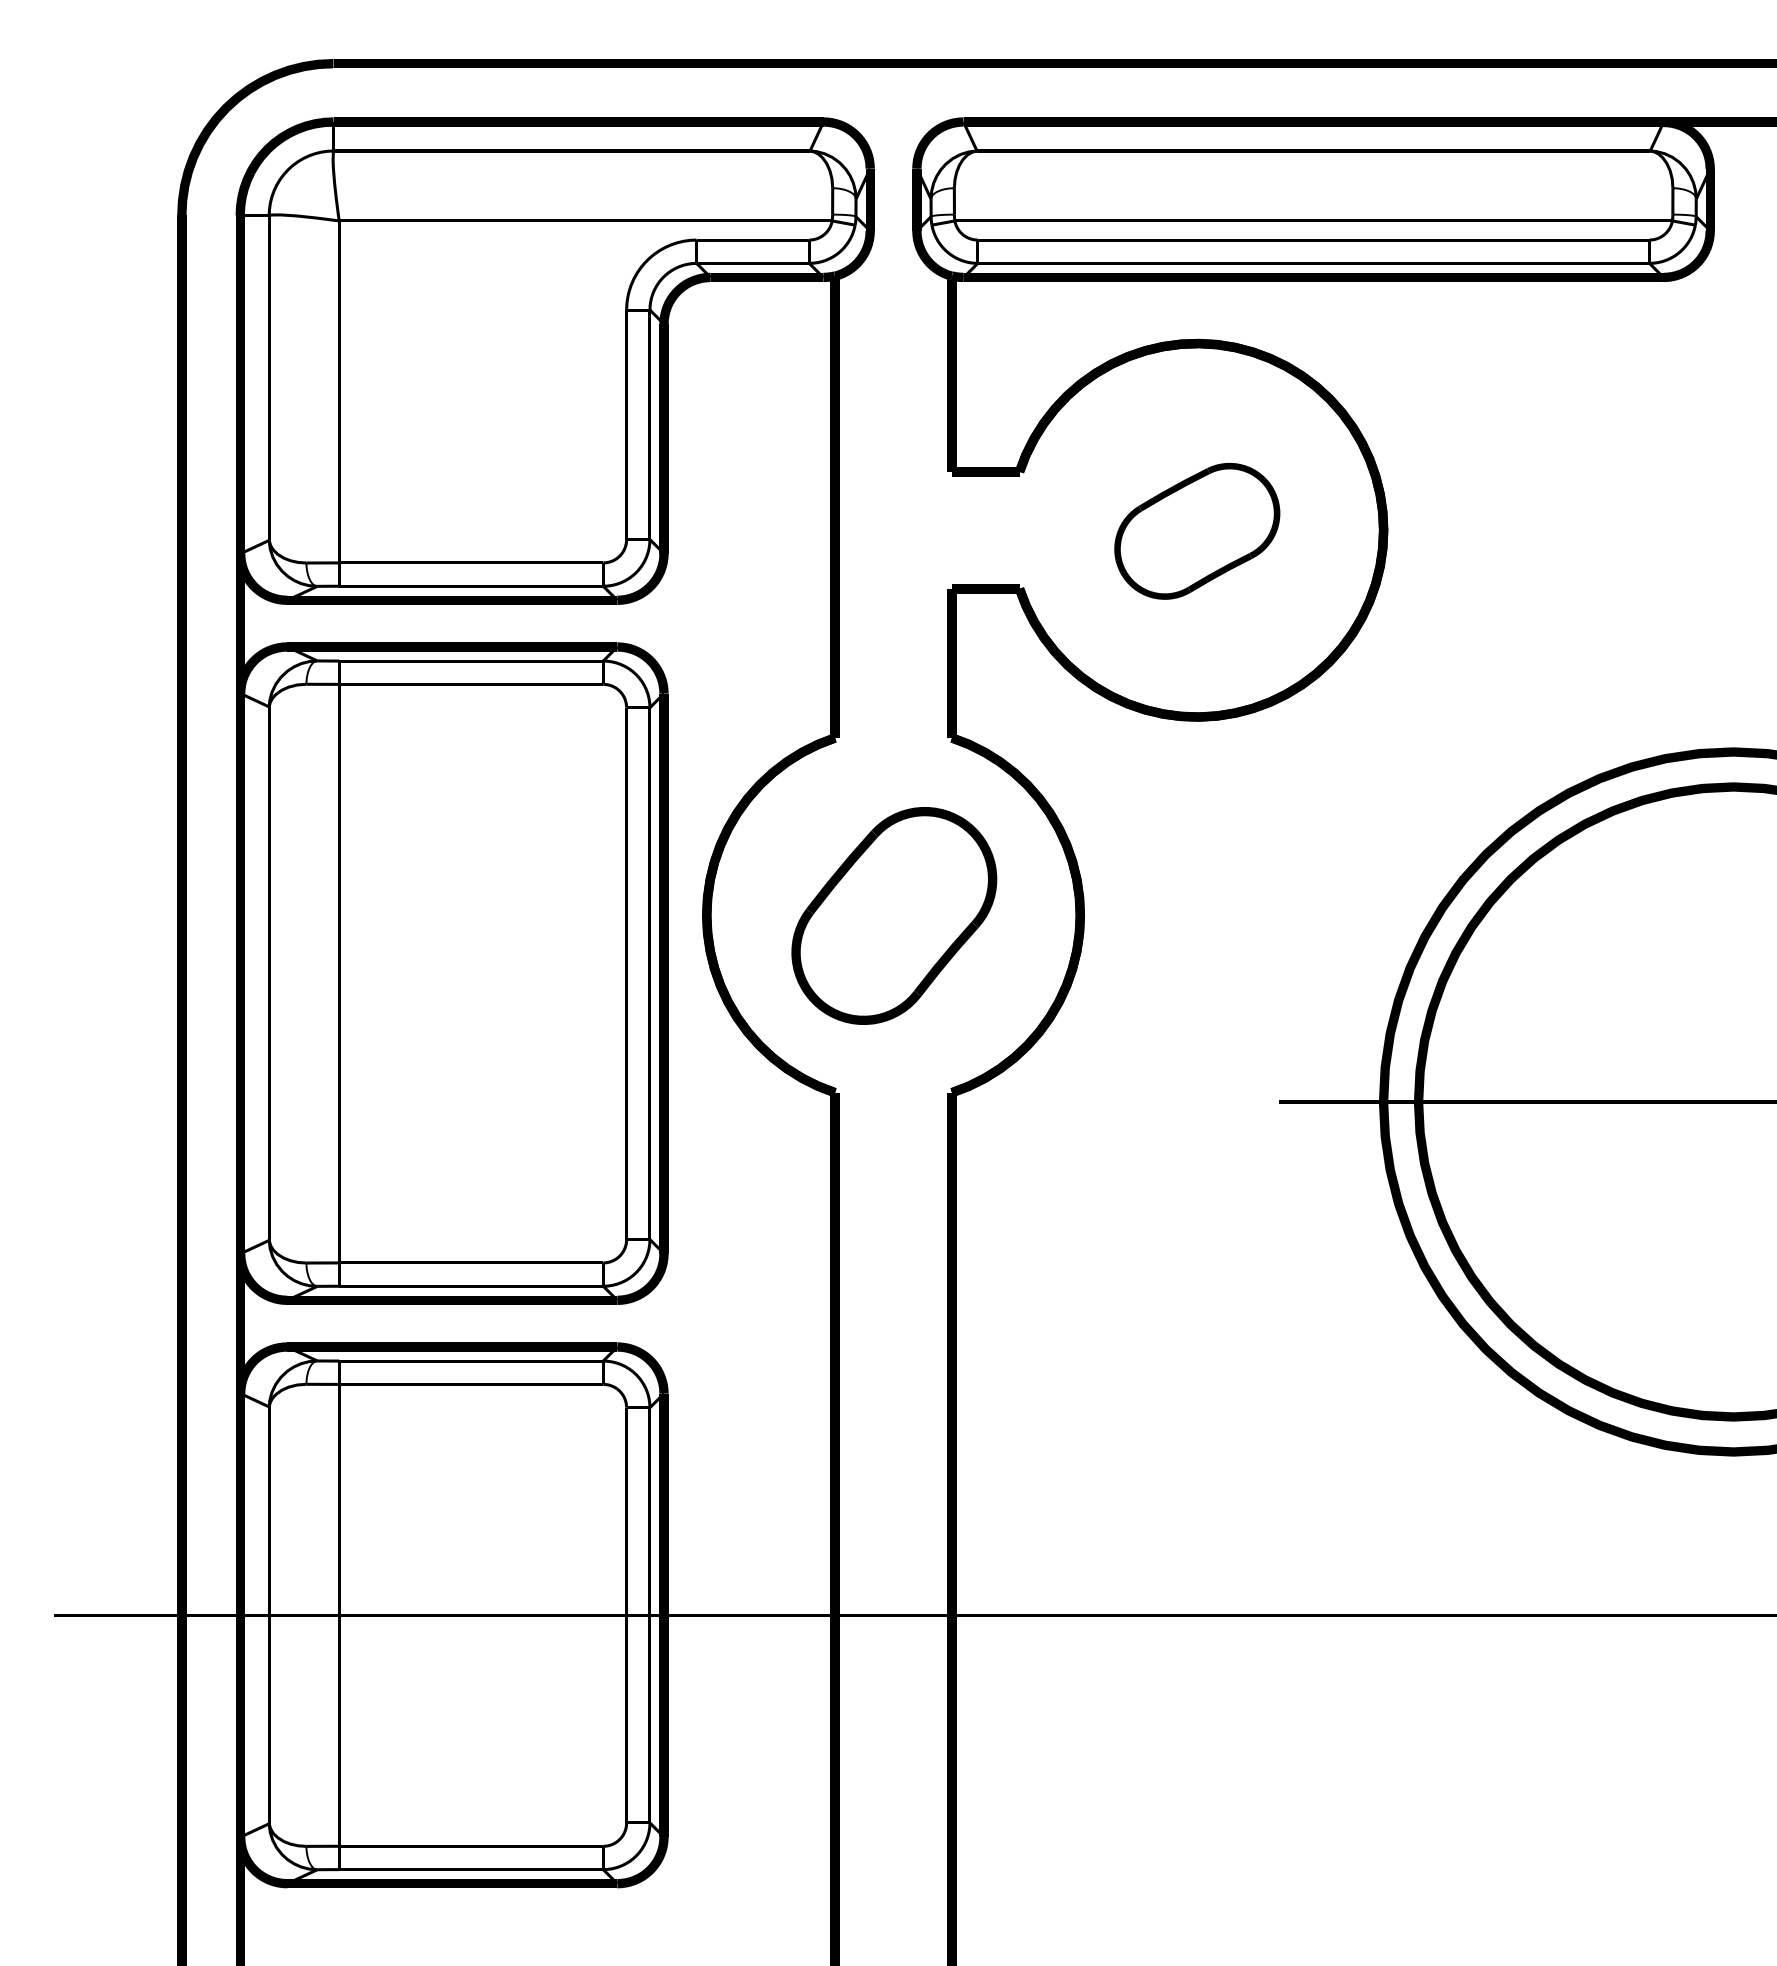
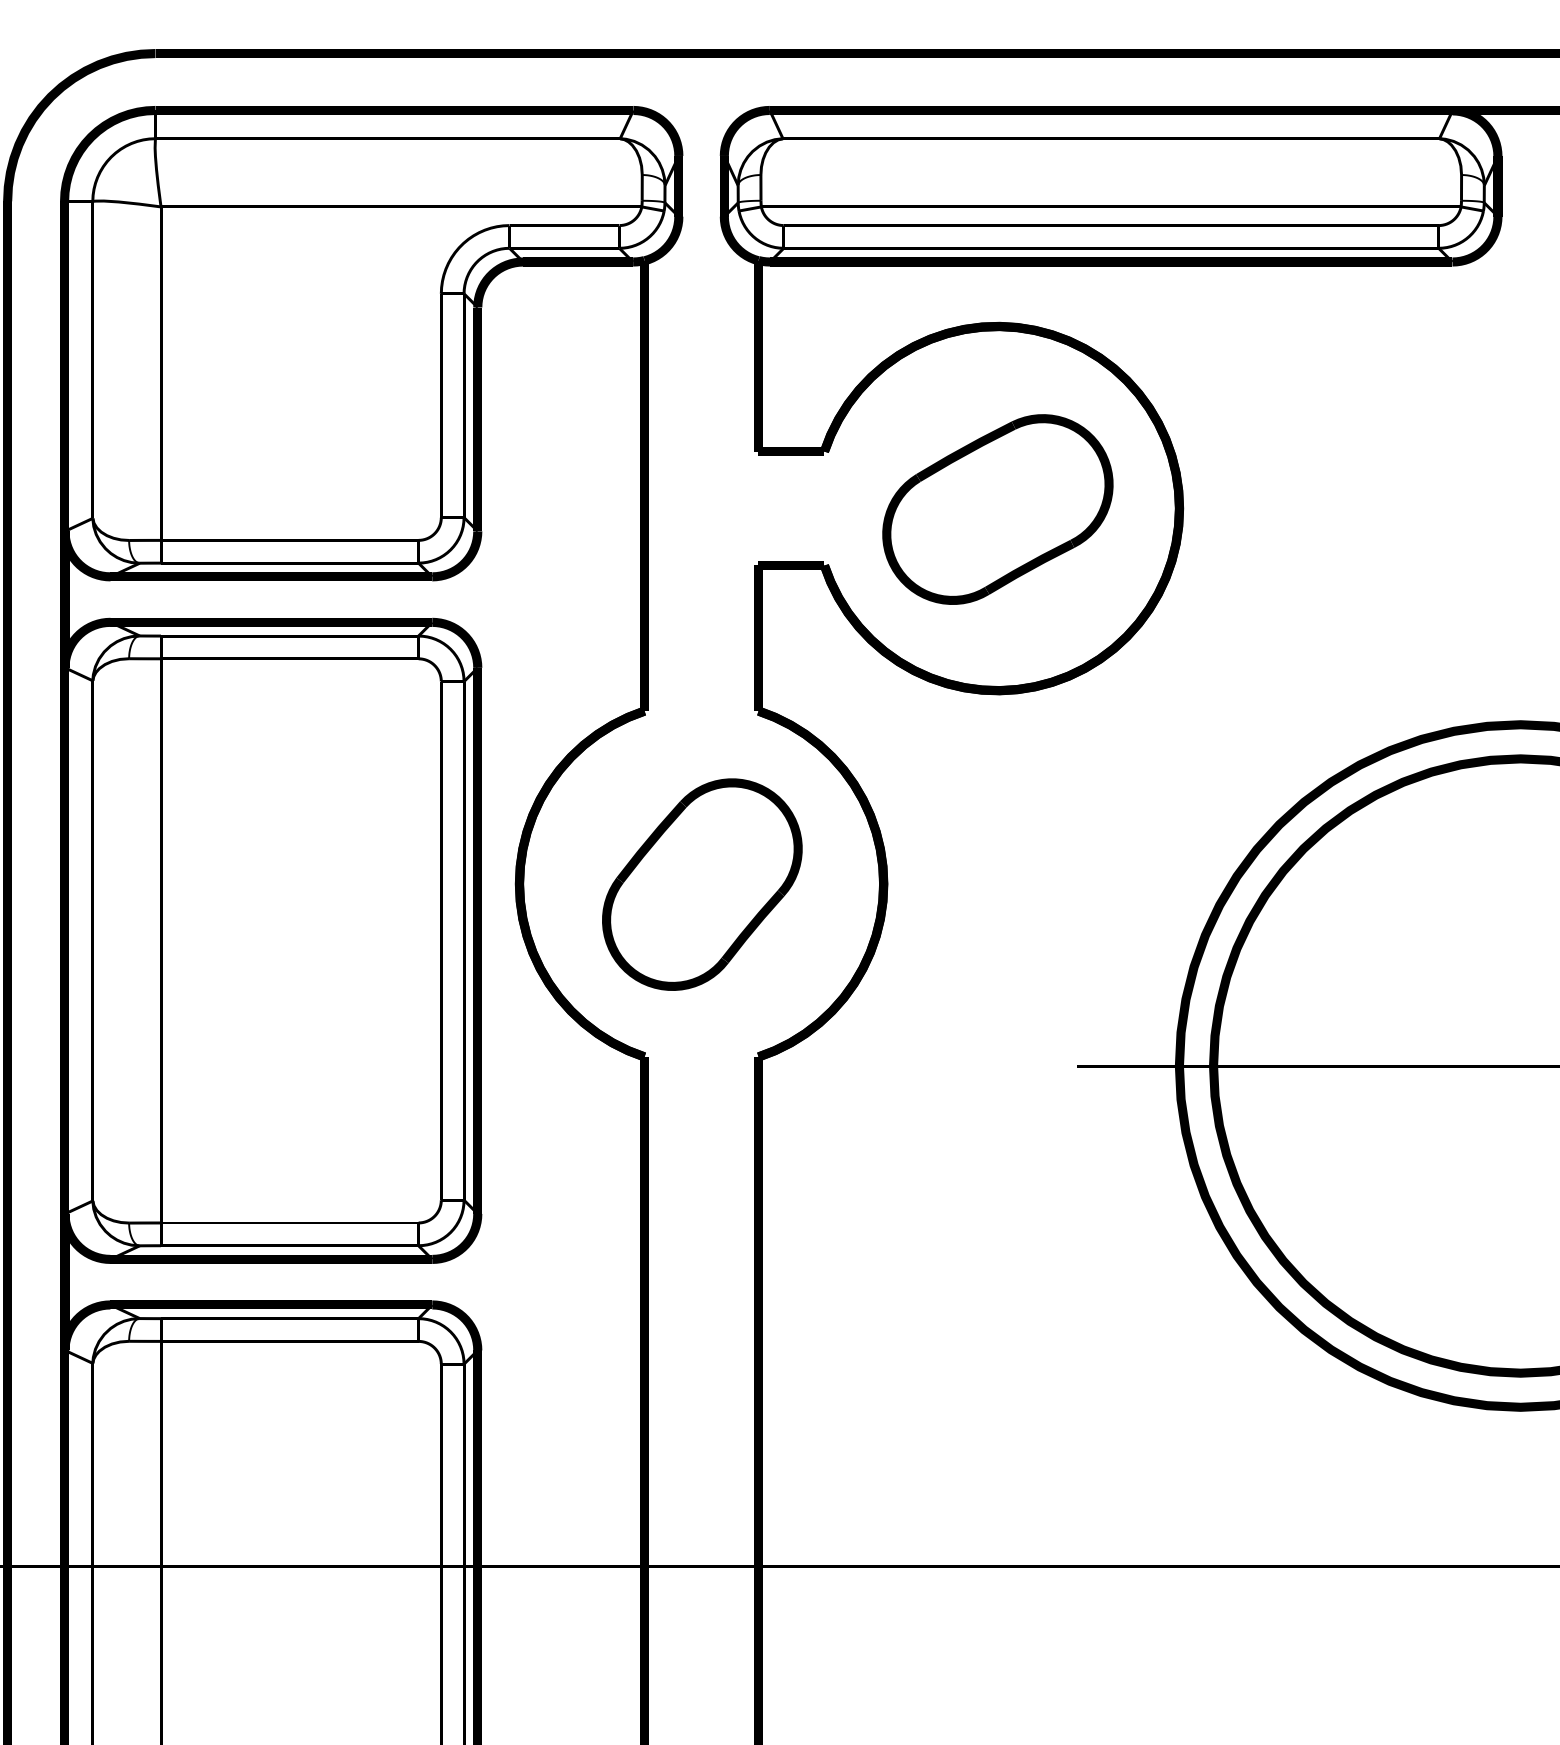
part: (1196, 531) -> (997, 509), size x1.43

